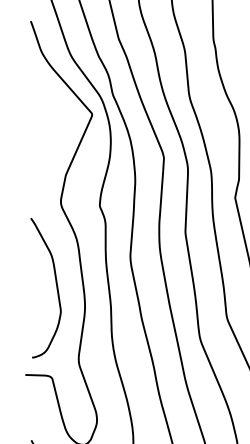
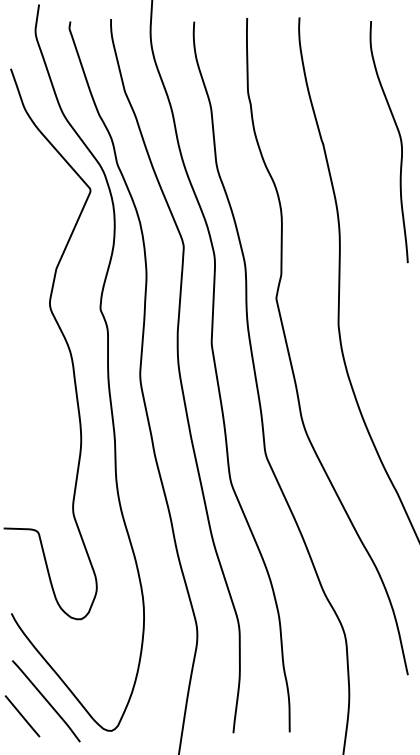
curve: (55, 284) -> (43, 411), removed

